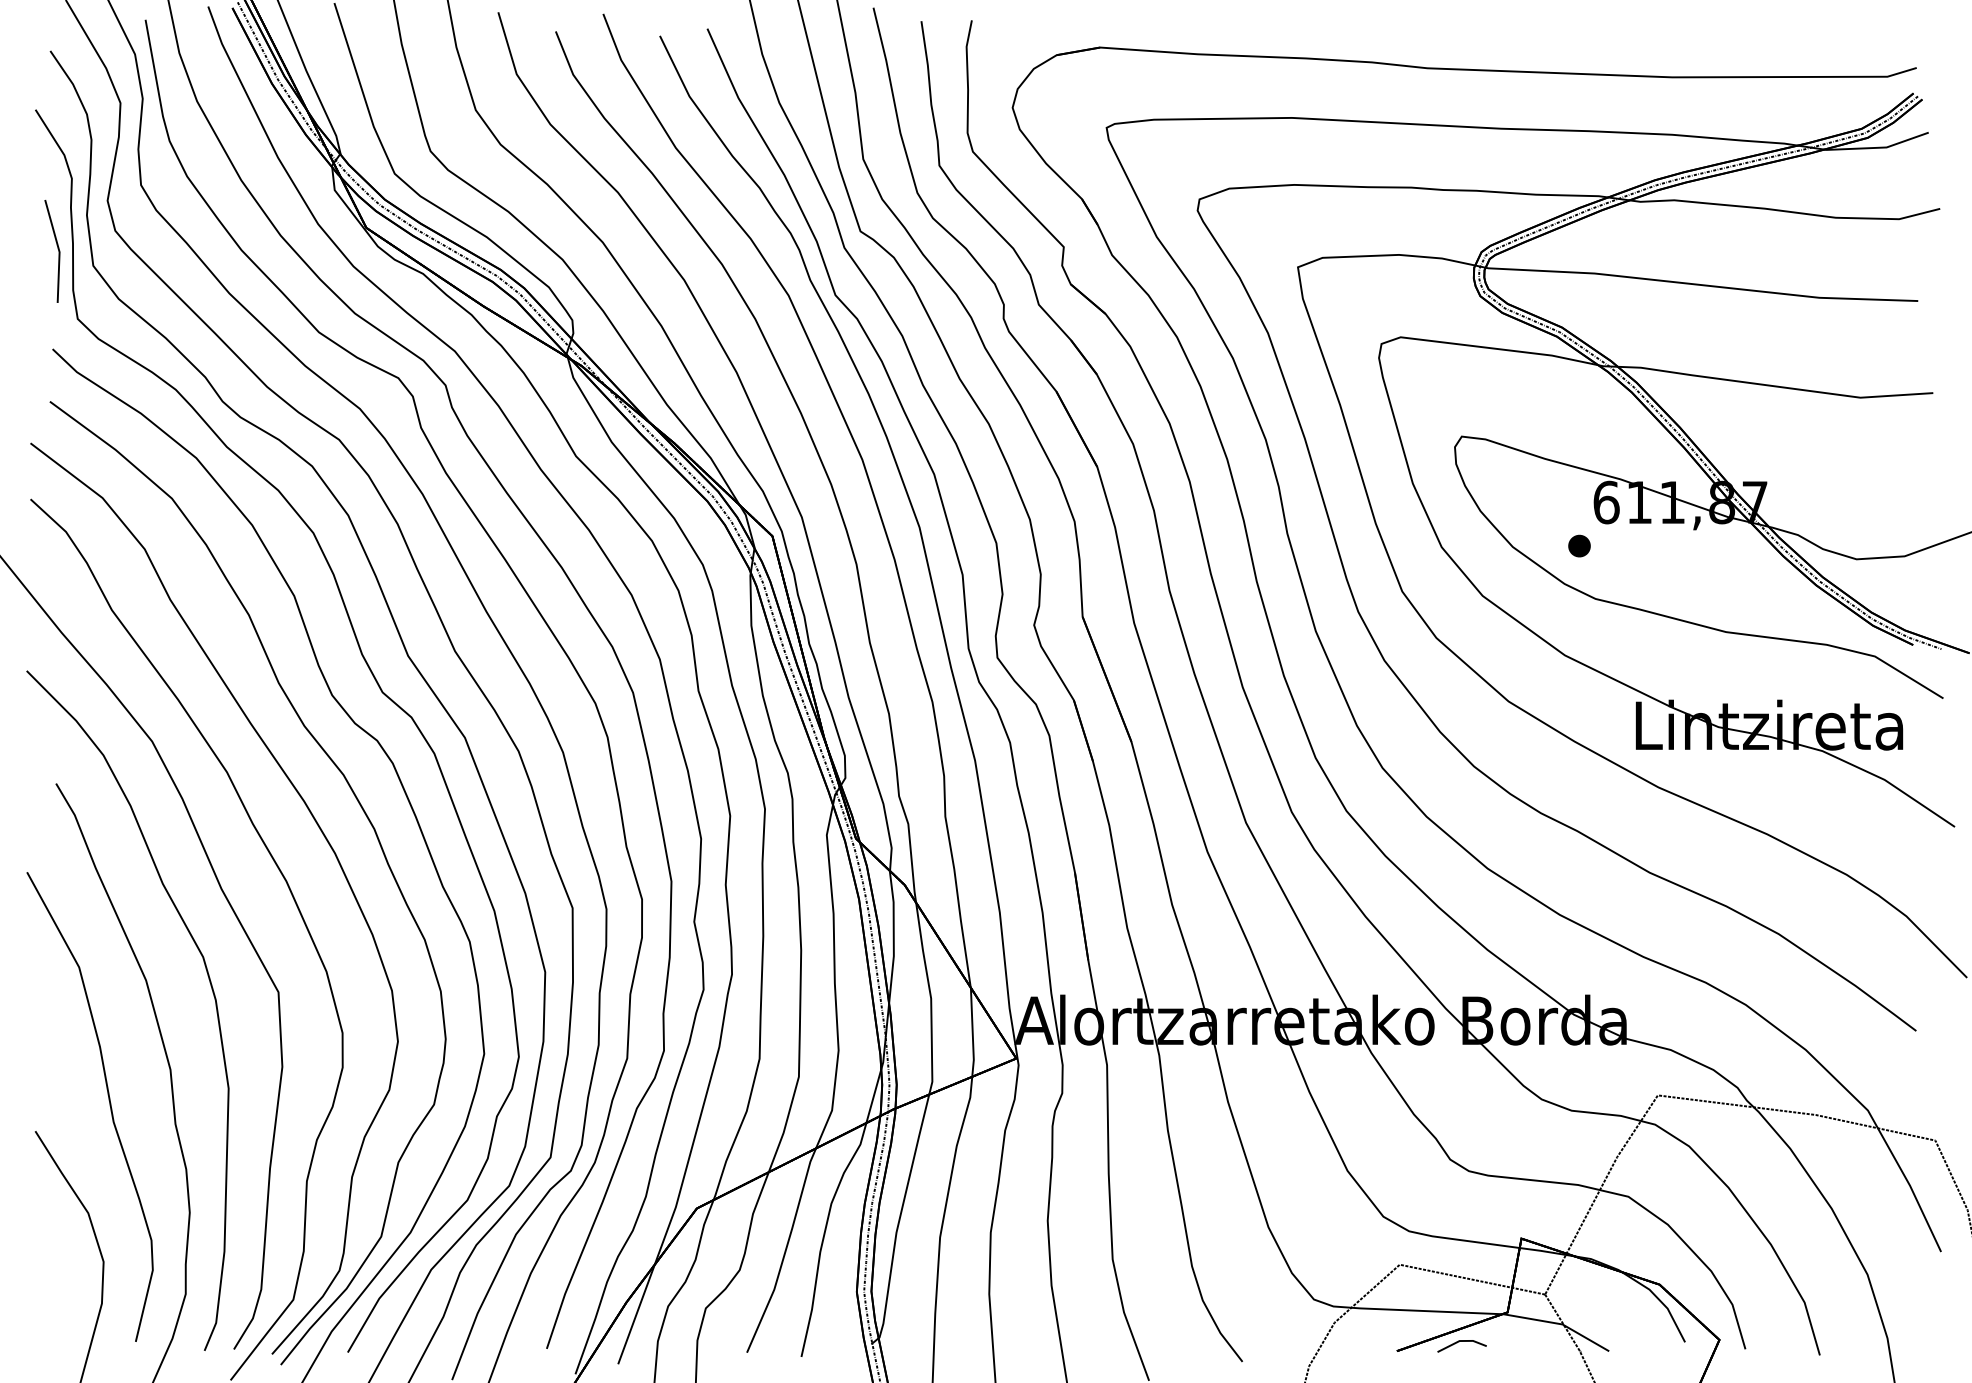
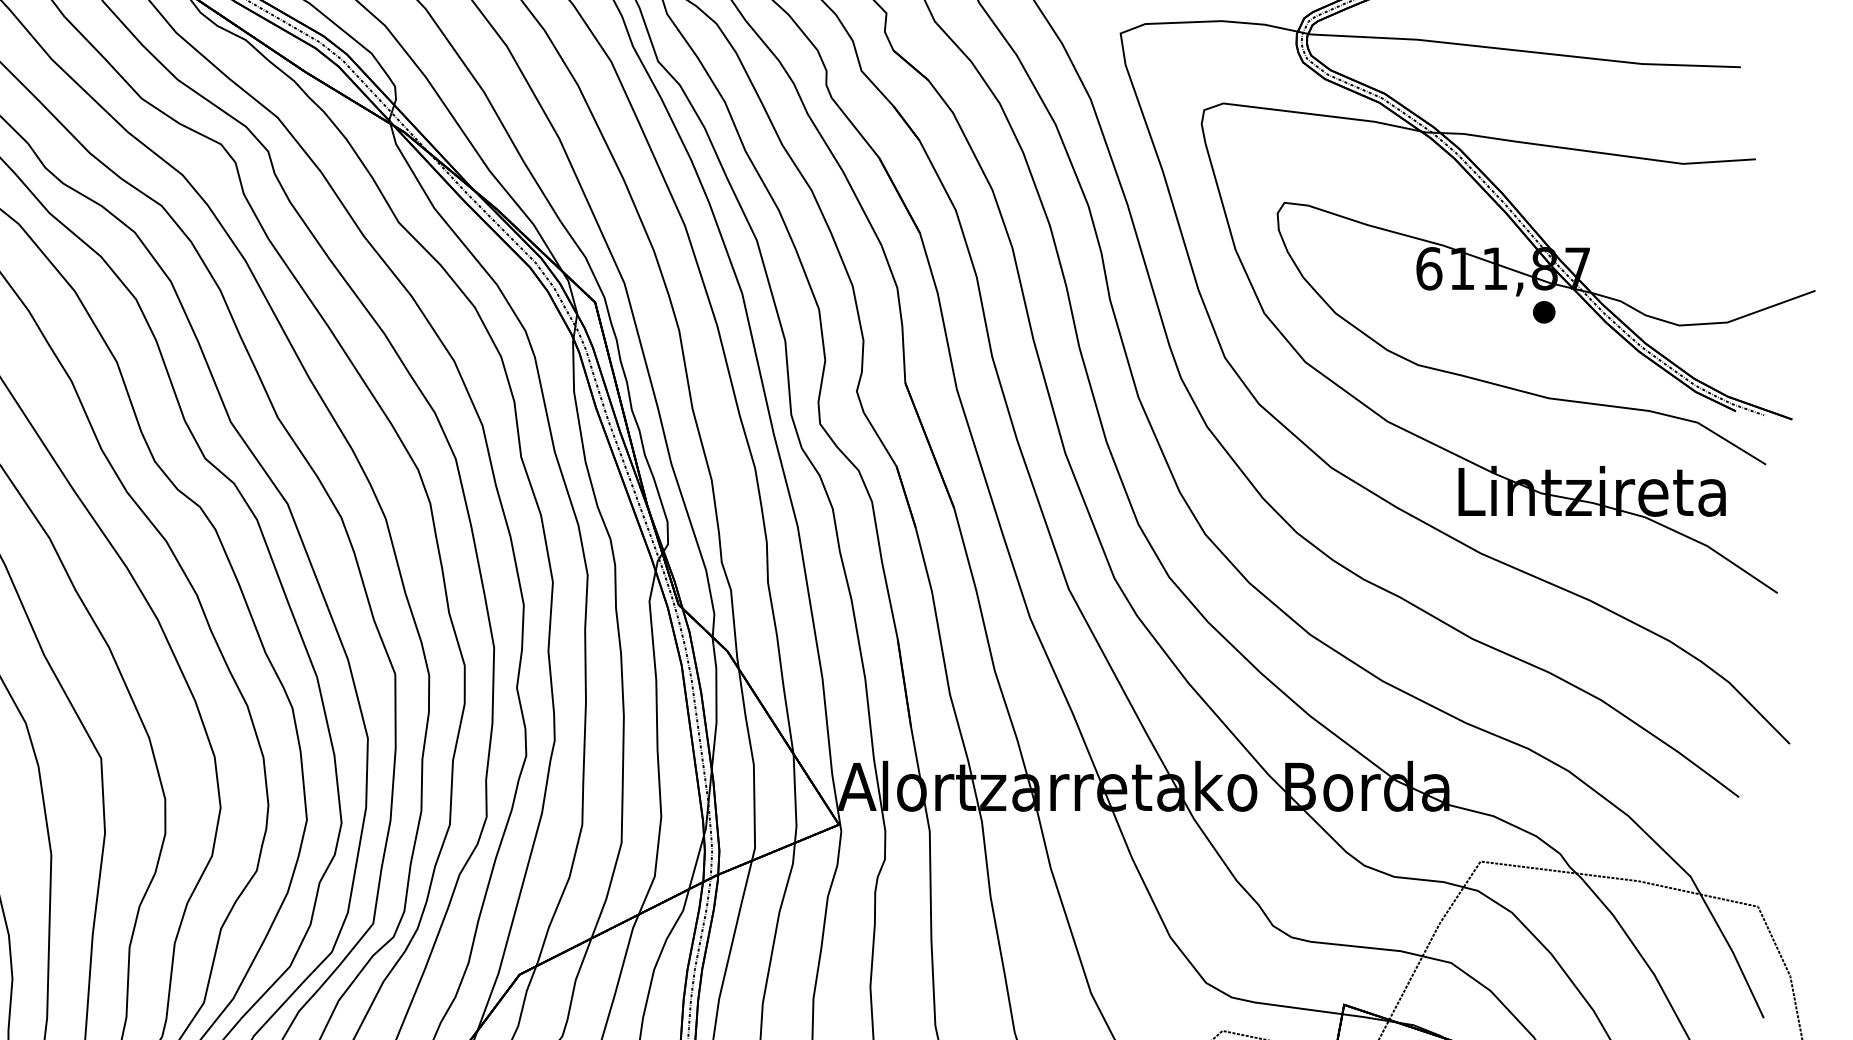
part: (1579, 545) -> (1544, 311), moved

